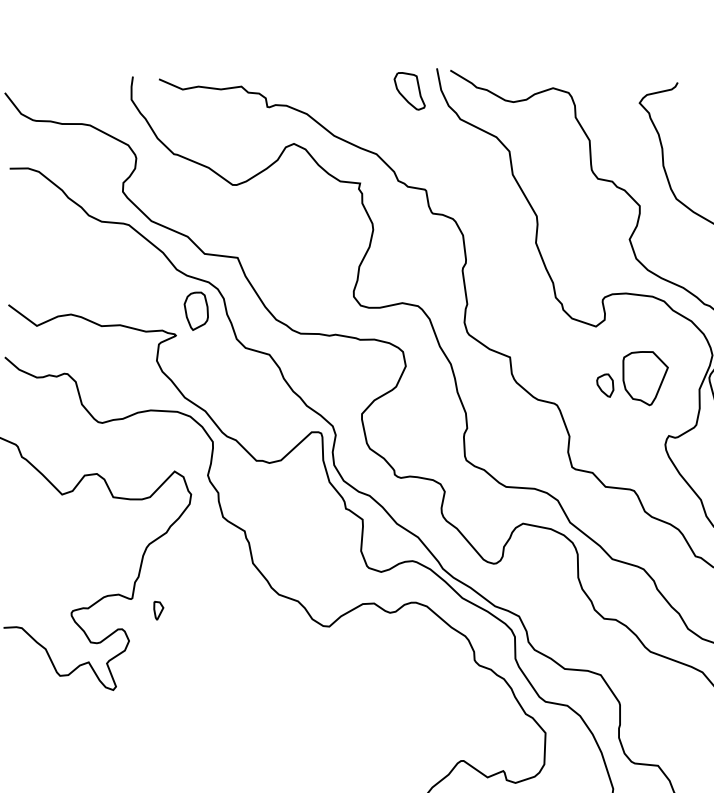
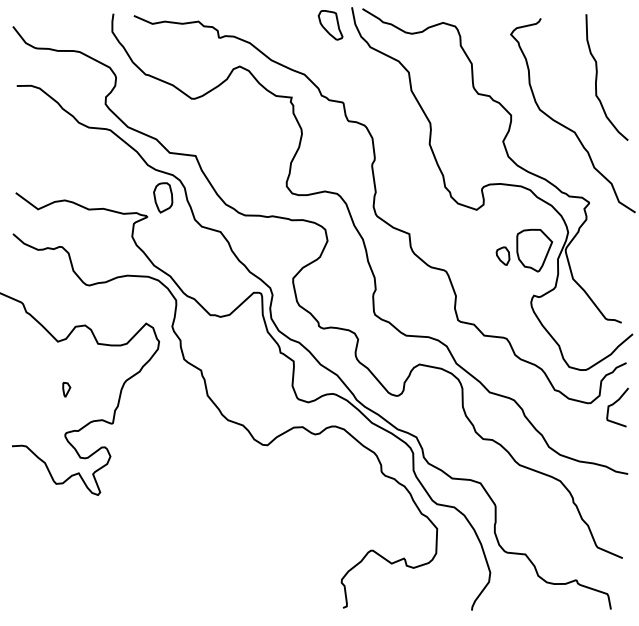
part: (631, 378) -> (523, 250), moved
part: (158, 610) -> (66, 389), moved

